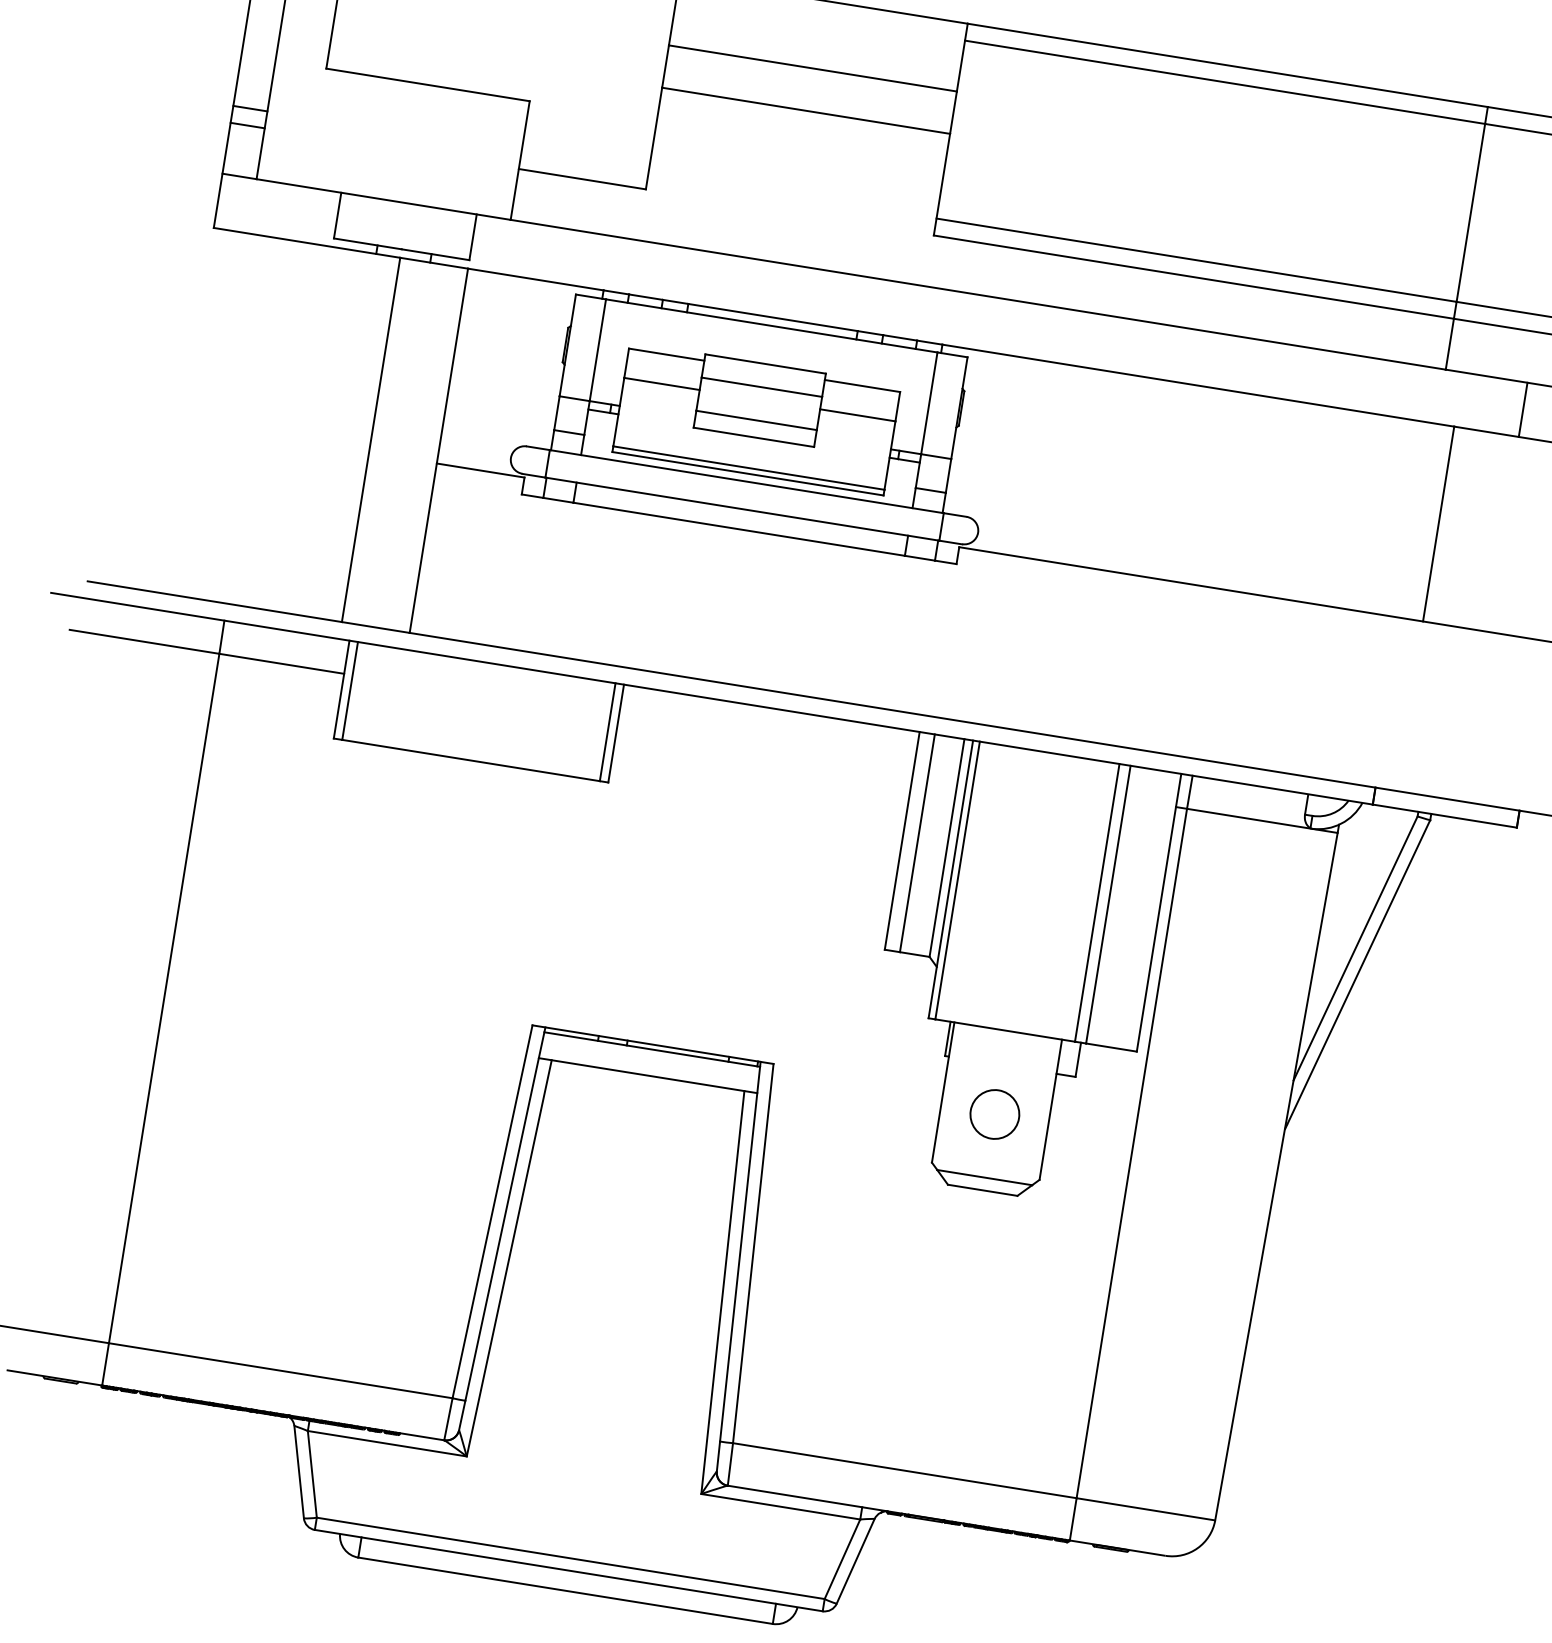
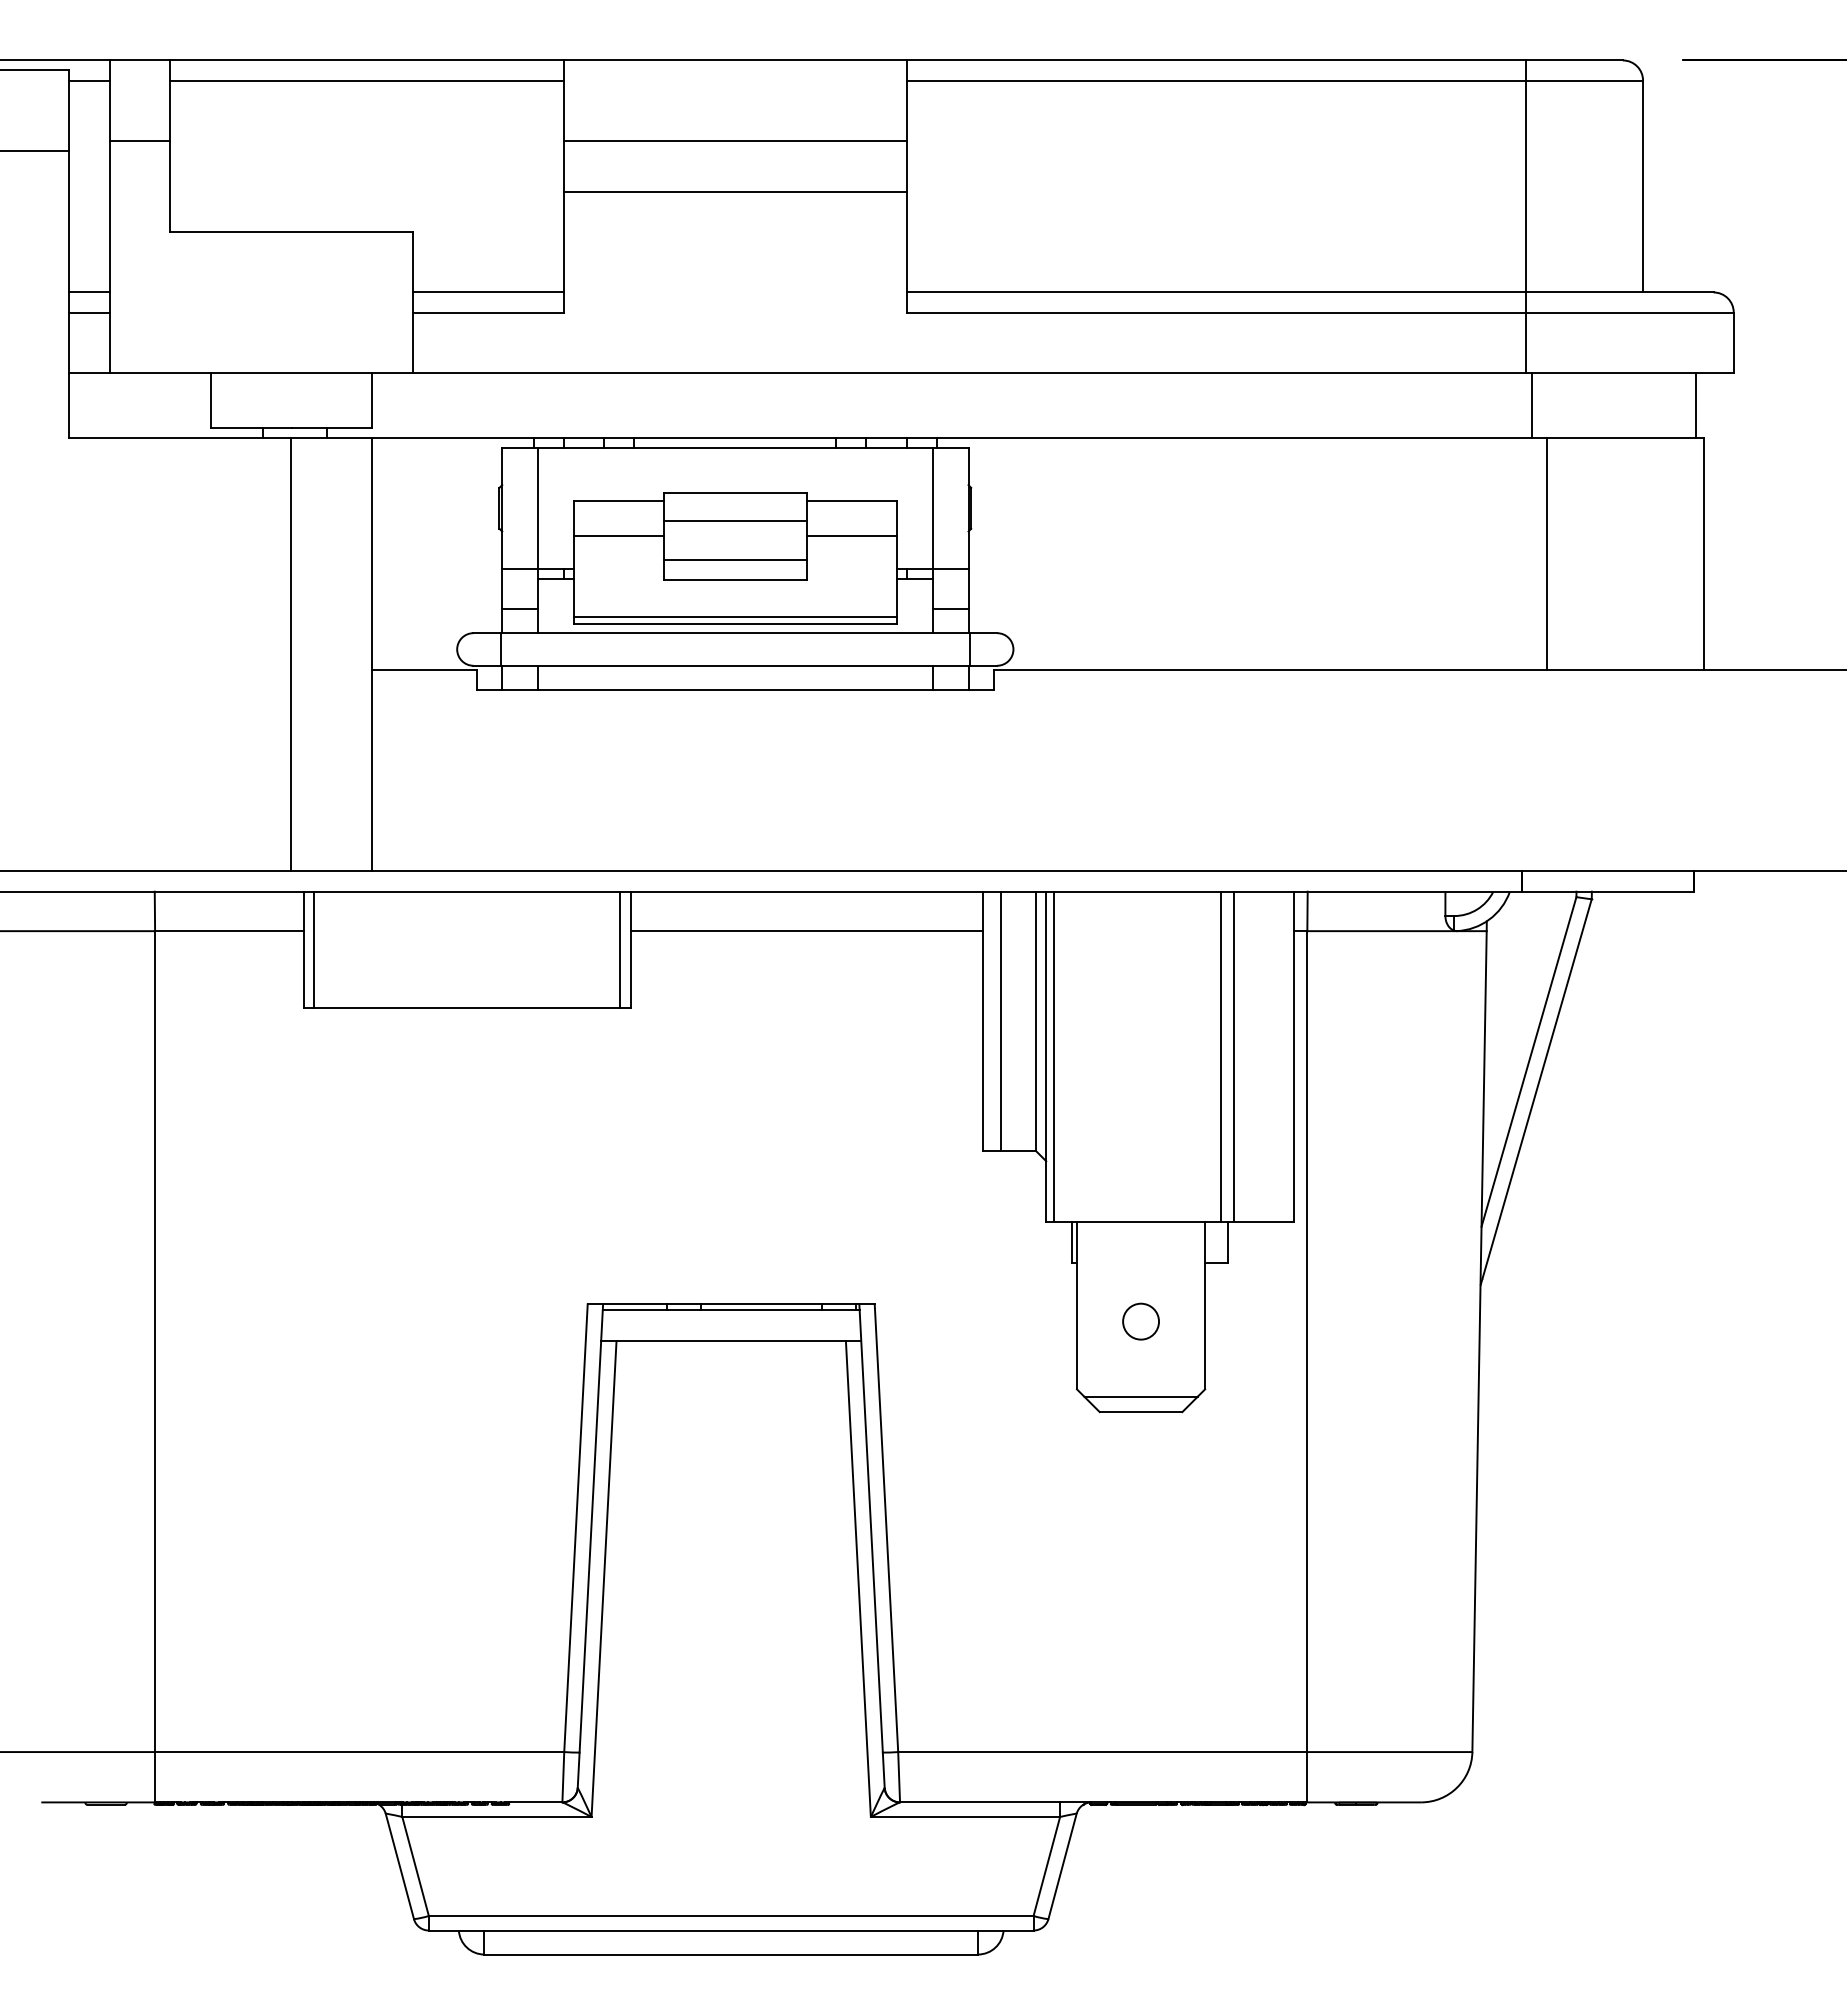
line: (584, 162) -> (487, 292), added
line: (1523, 409) -> (1532, 405), moved
line: (766, 741) -> (806, 931), added
circle: (994, 1114) -> (1140, 1321), size x0.62

